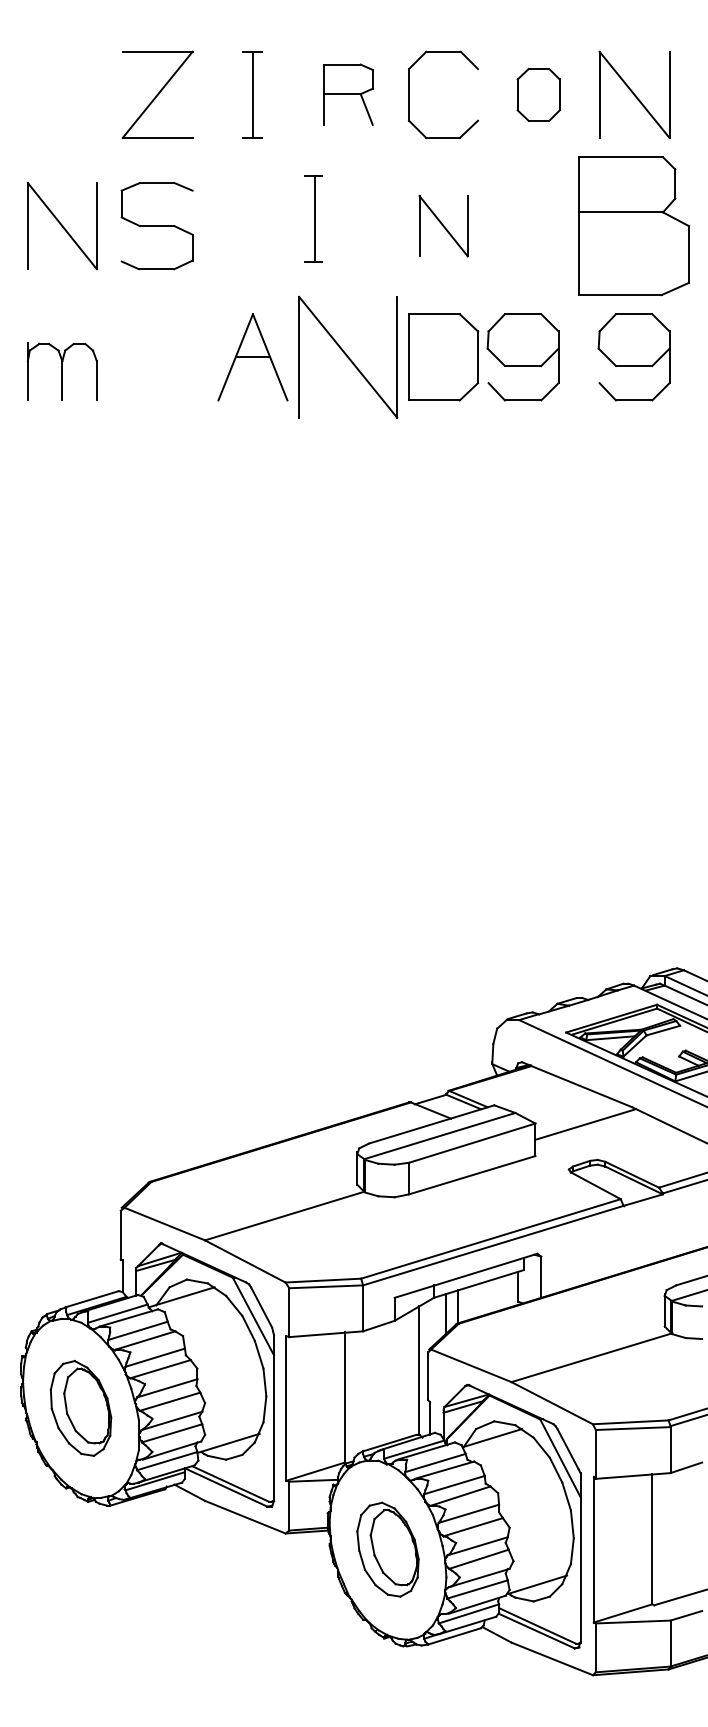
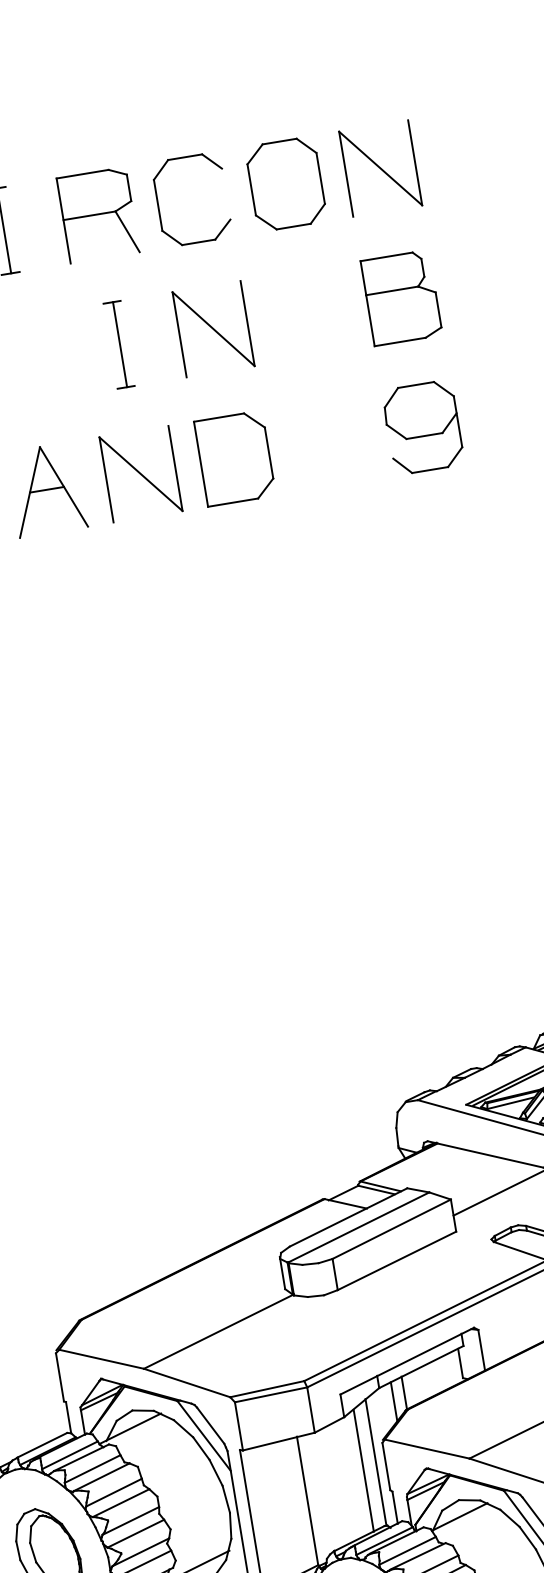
part: (348, 94) -> (98, 214), size x1.43
part: (538, 94) -> (285, 183), size x1.67
part: (313, 218) -> (118, 344), moved
part: (634, 225) -> (401, 297), size x0.62
part: (443, 226) -> (213, 329), size x1.43
part: (348, 357) -> (141, 474), size x0.71
part: (522, 357) -> (312, 445), removed
line: (405, 1376) -> (363, 1470), added

